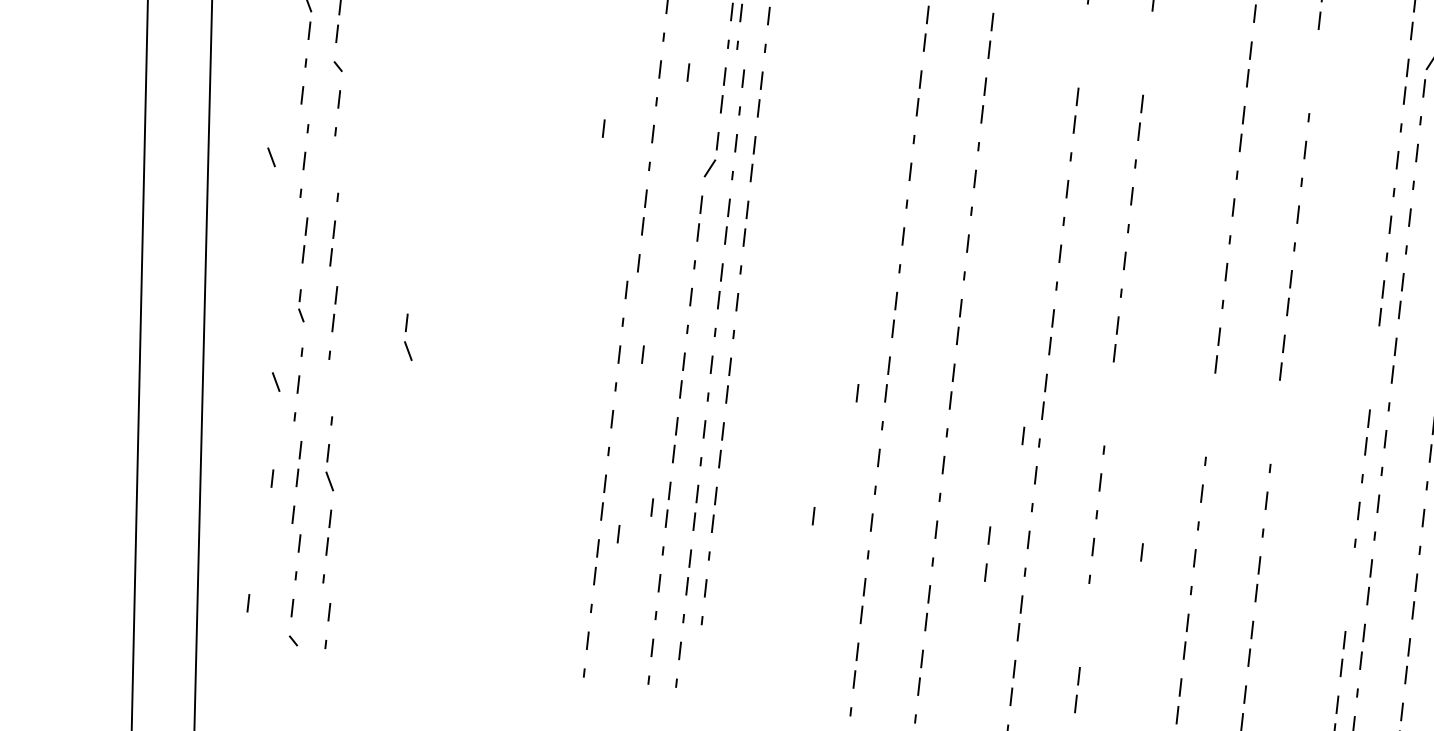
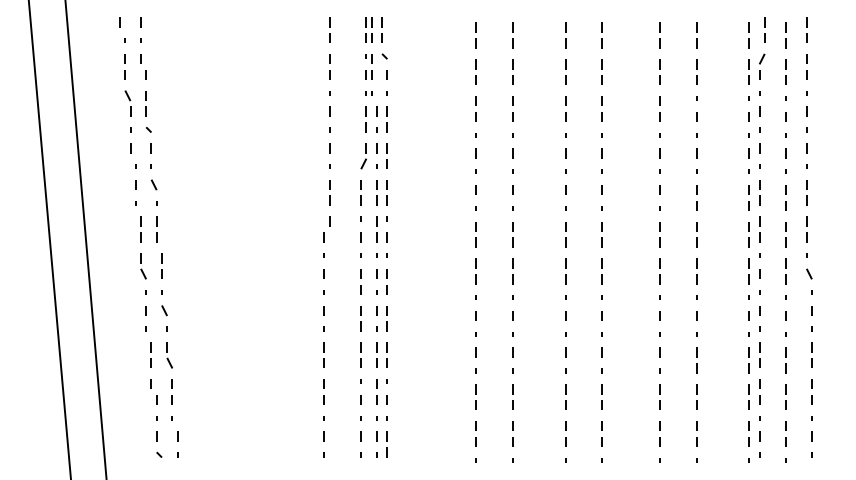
line: (1083, 41) -> (565, 69), added
line: (1146, 48) -> (601, 69), added
line: (1314, 66) -> (696, 69), added
line: (688, 72) -> (345, 111), removed
line: (603, 129) -> (301, 148), removed
line: (270, 156) -> (153, 184), moved
part: (302, 306) -> (143, 266), size x1.43
part: (409, 337) -> (205, 277), removed
line: (642, 354) -> (337, 272), removed
line: (1374, 362) -> (748, 231), added
line: (276, 381) -> (164, 310), moved
line: (855, 392) -> (459, 280), removed
line: (1108, 398) -> (601, 268), added
line: (1210, 409) -> (659, 268), added
line: (1275, 417) -> (696, 268), added
line: (1022, 435) -> (555, 294), removed
line: (270, 477) -> (136, 364), removed
line: (650, 506) -> (351, 357), removed
line: (811, 515) -> (442, 352), removed
line: (617, 533) -> (334, 374), removed
line: (988, 535) -> (542, 352), removed
line: (1141, 551) -> (629, 352), removed
line: (985, 572) -> (543, 373), removed
line: (1349, 583) -> (748, 357), added
line: (248, 603) -> (131, 436), removed
line: (1083, 620) -> (601, 394), added
line: (696, 661) -> (386, 441), added

